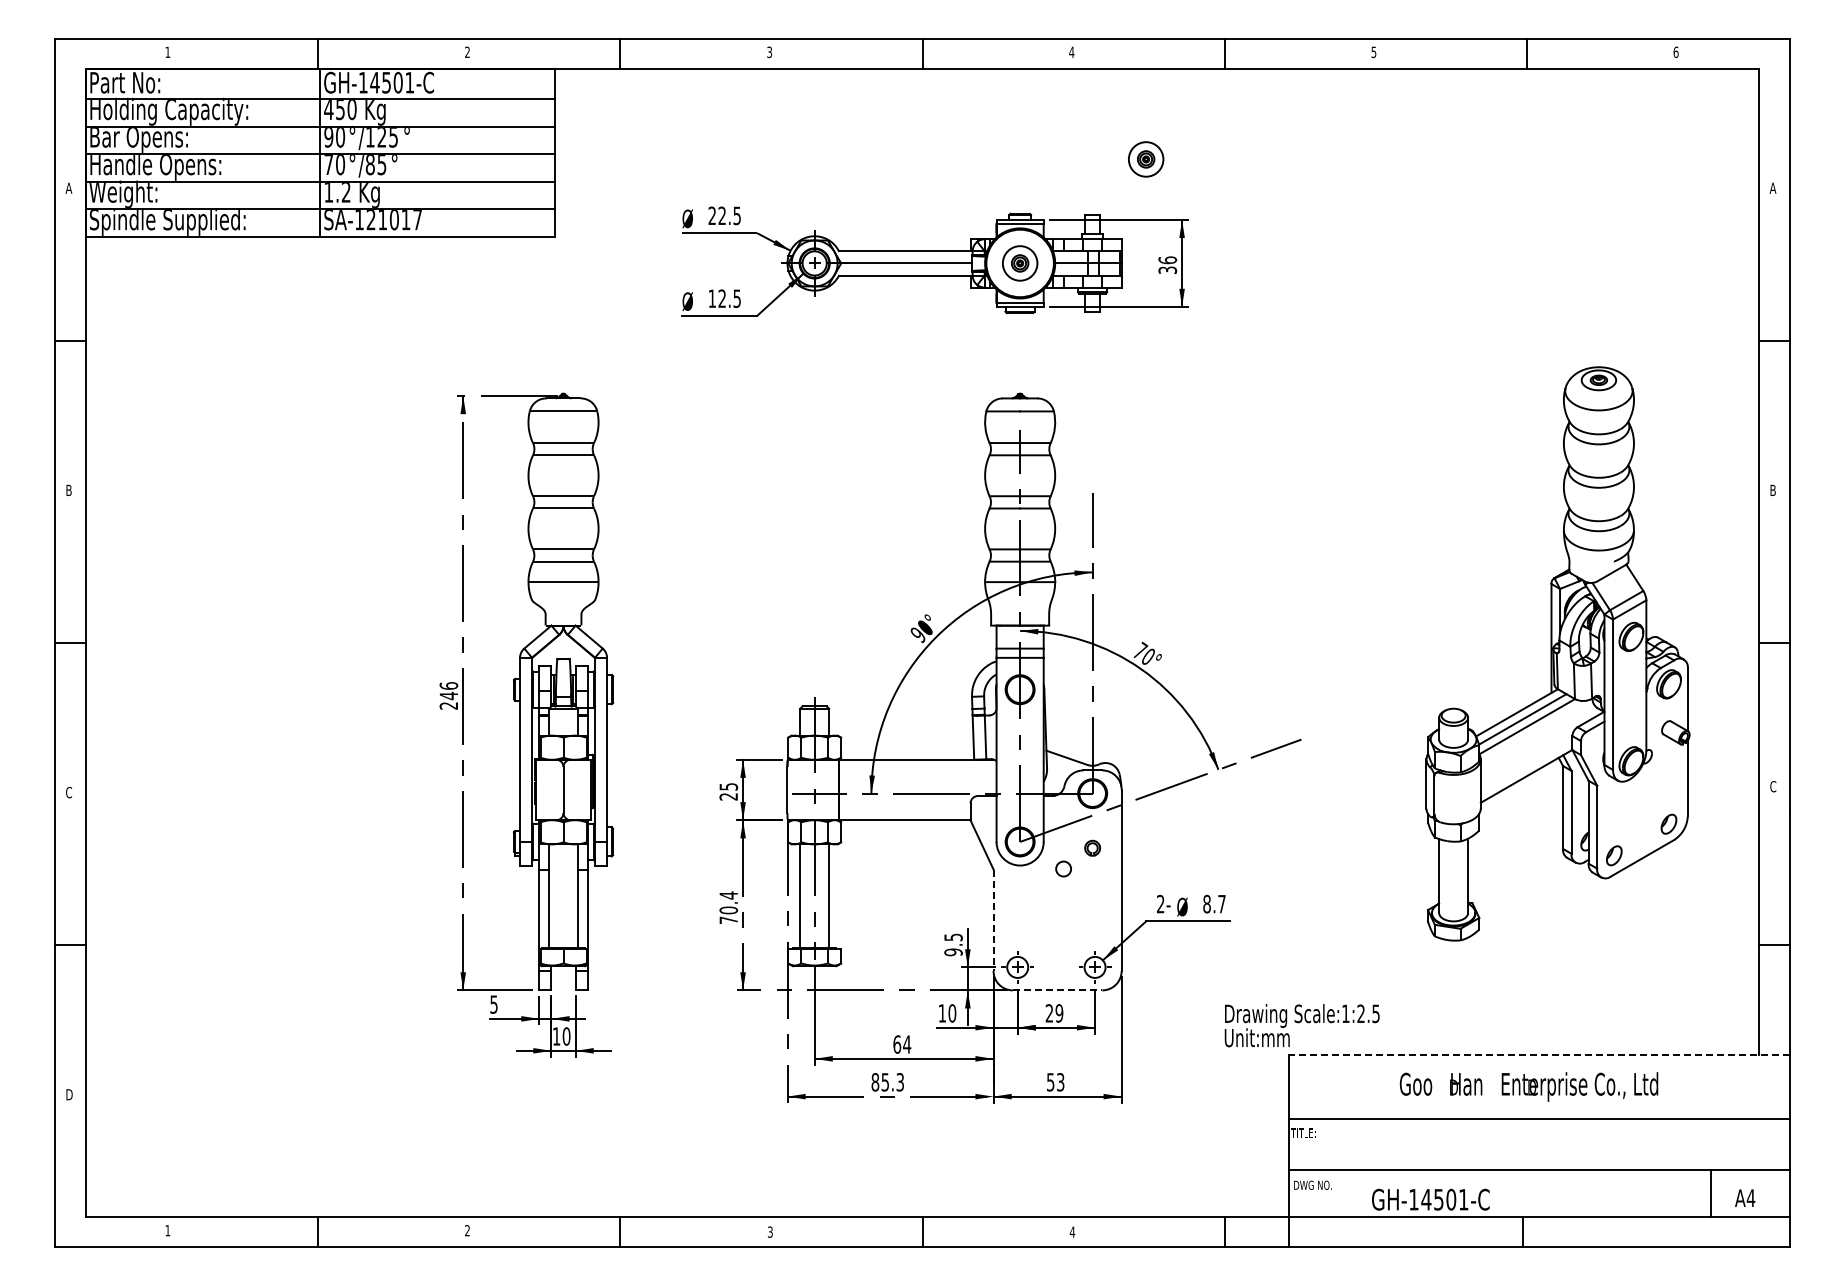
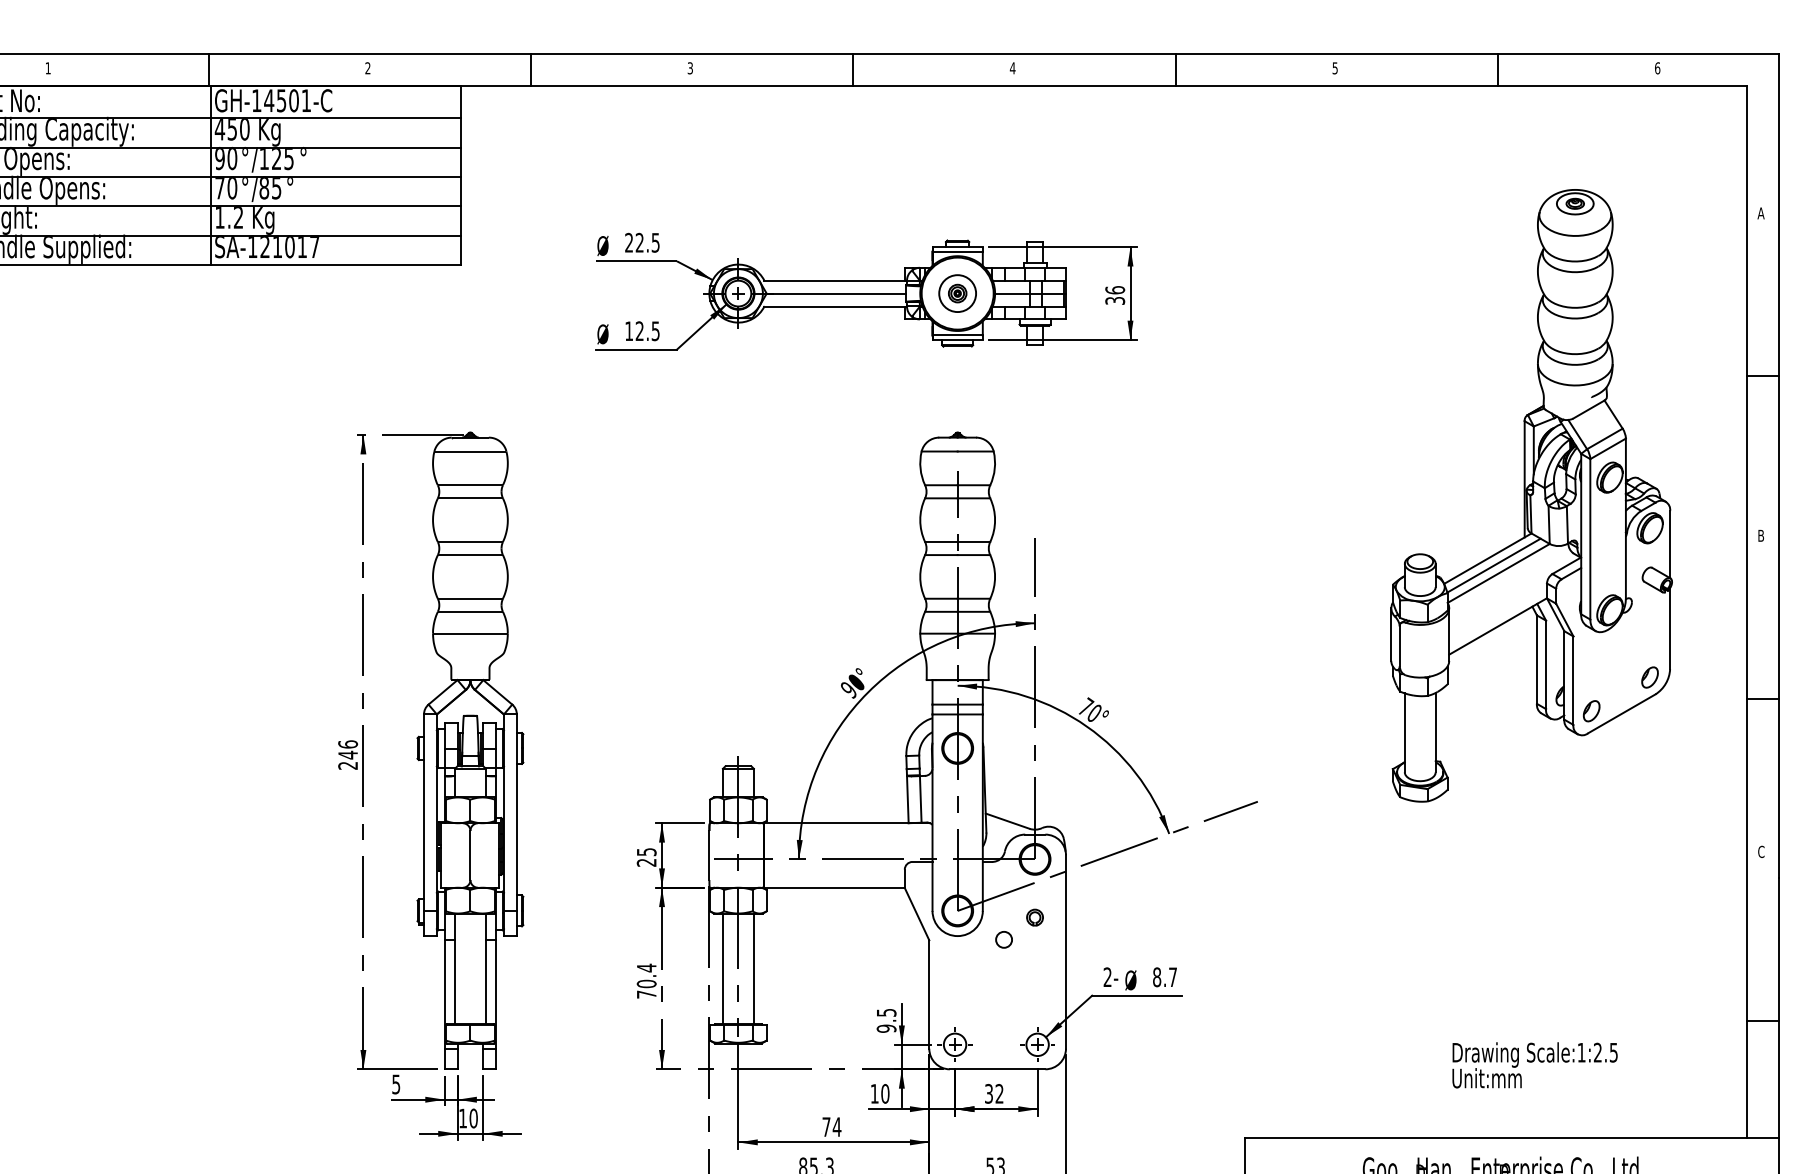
part: (1146, 159) -> (1092, 182), removed
part: (1557, 653) -> (1531, 495), moved
line: (993, 920) -> (929, 994), dashed -> solid
line: (1057, 990) -> (997, 1069), dashed -> solid
text: (1054, 1013) -> (994, 1093), 29 -> 32
text: (1301, 1025) -> (1534, 1065), moved
text: (897, 1044) -> (826, 1127), 64 -> 74
line: (1539, 1054) -> (1511, 1137), dashed -> solid

